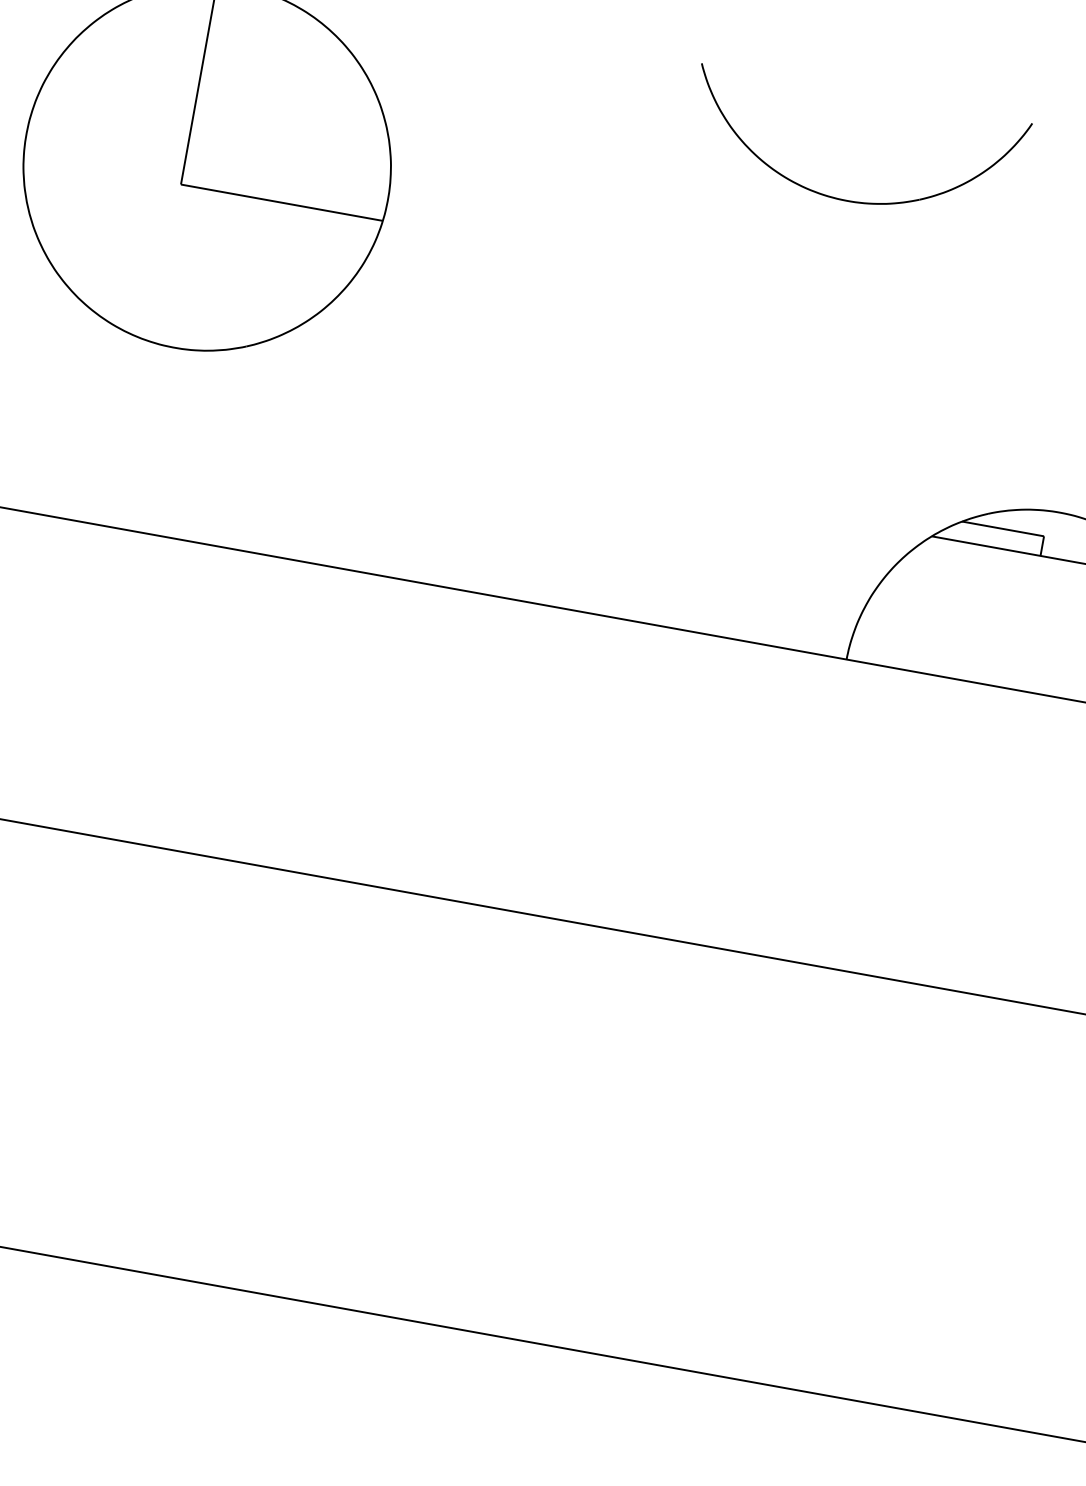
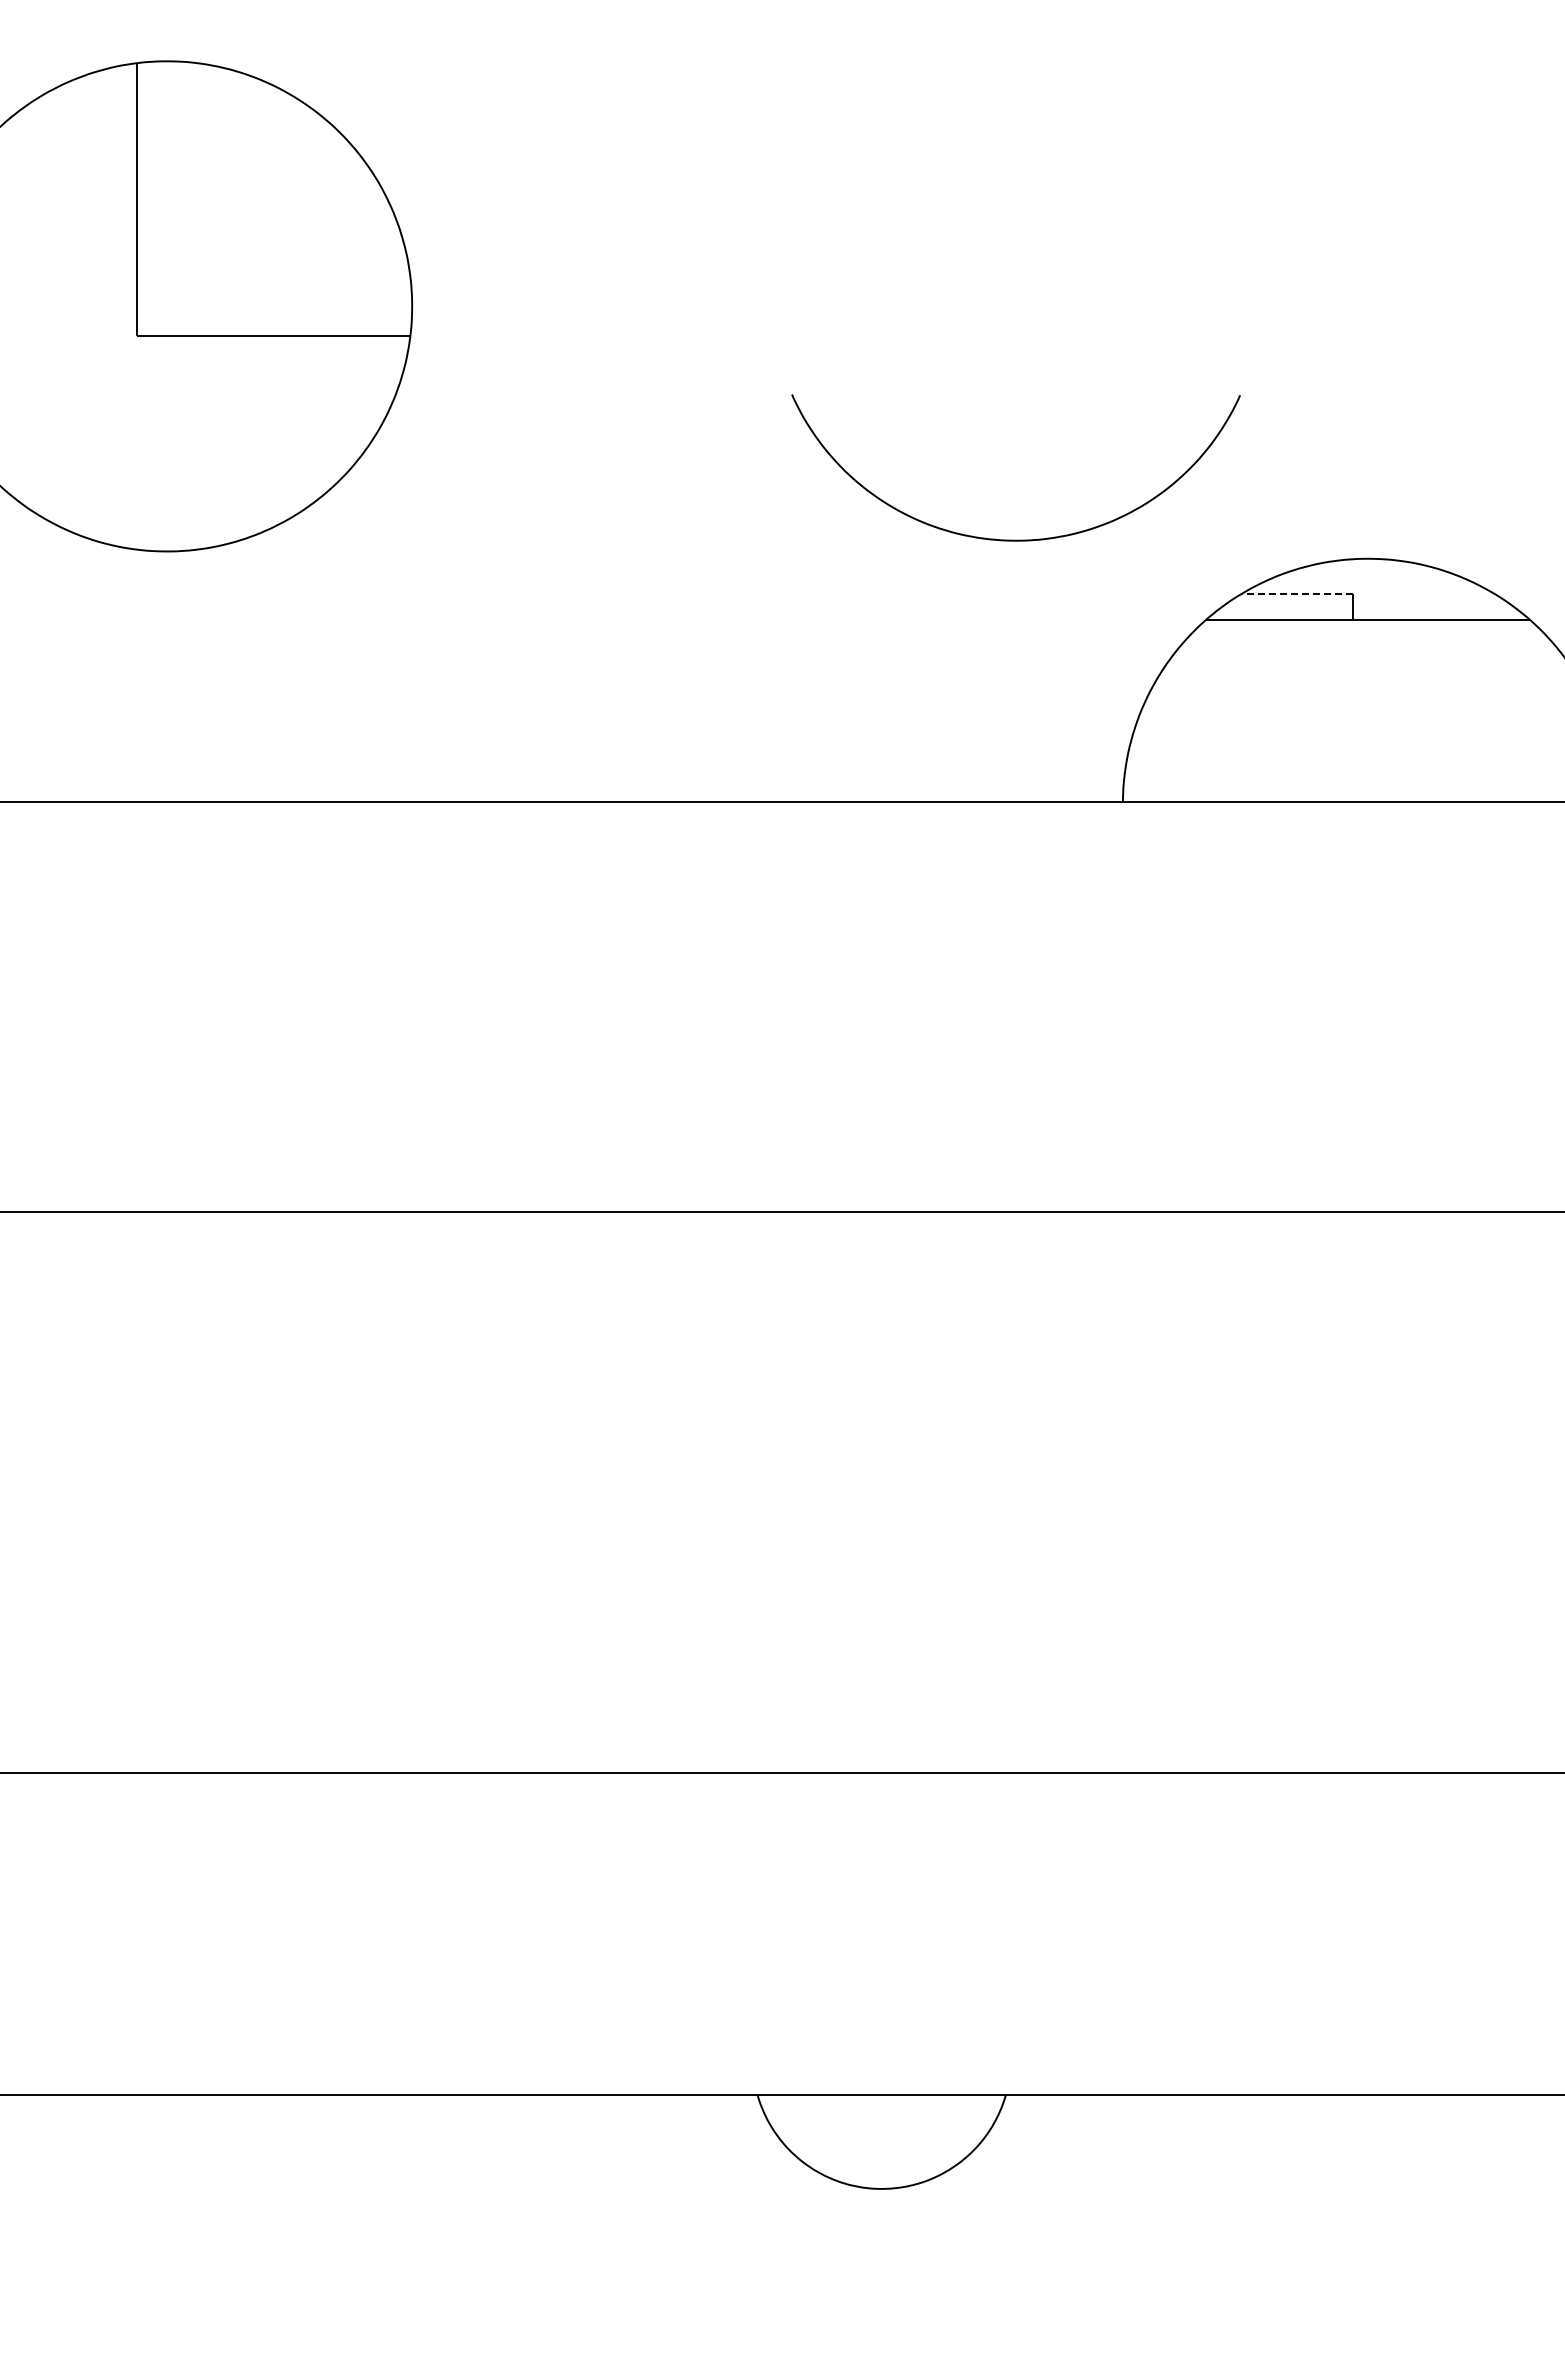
part: (847, 200) -> (1015, 539), moved
line: (1003, 528) -> (1297, 593), solid -> dashed

